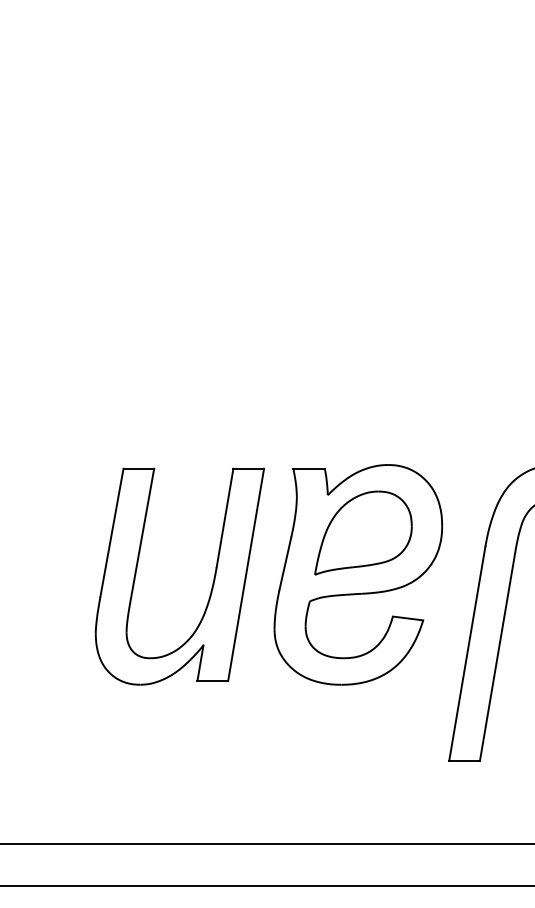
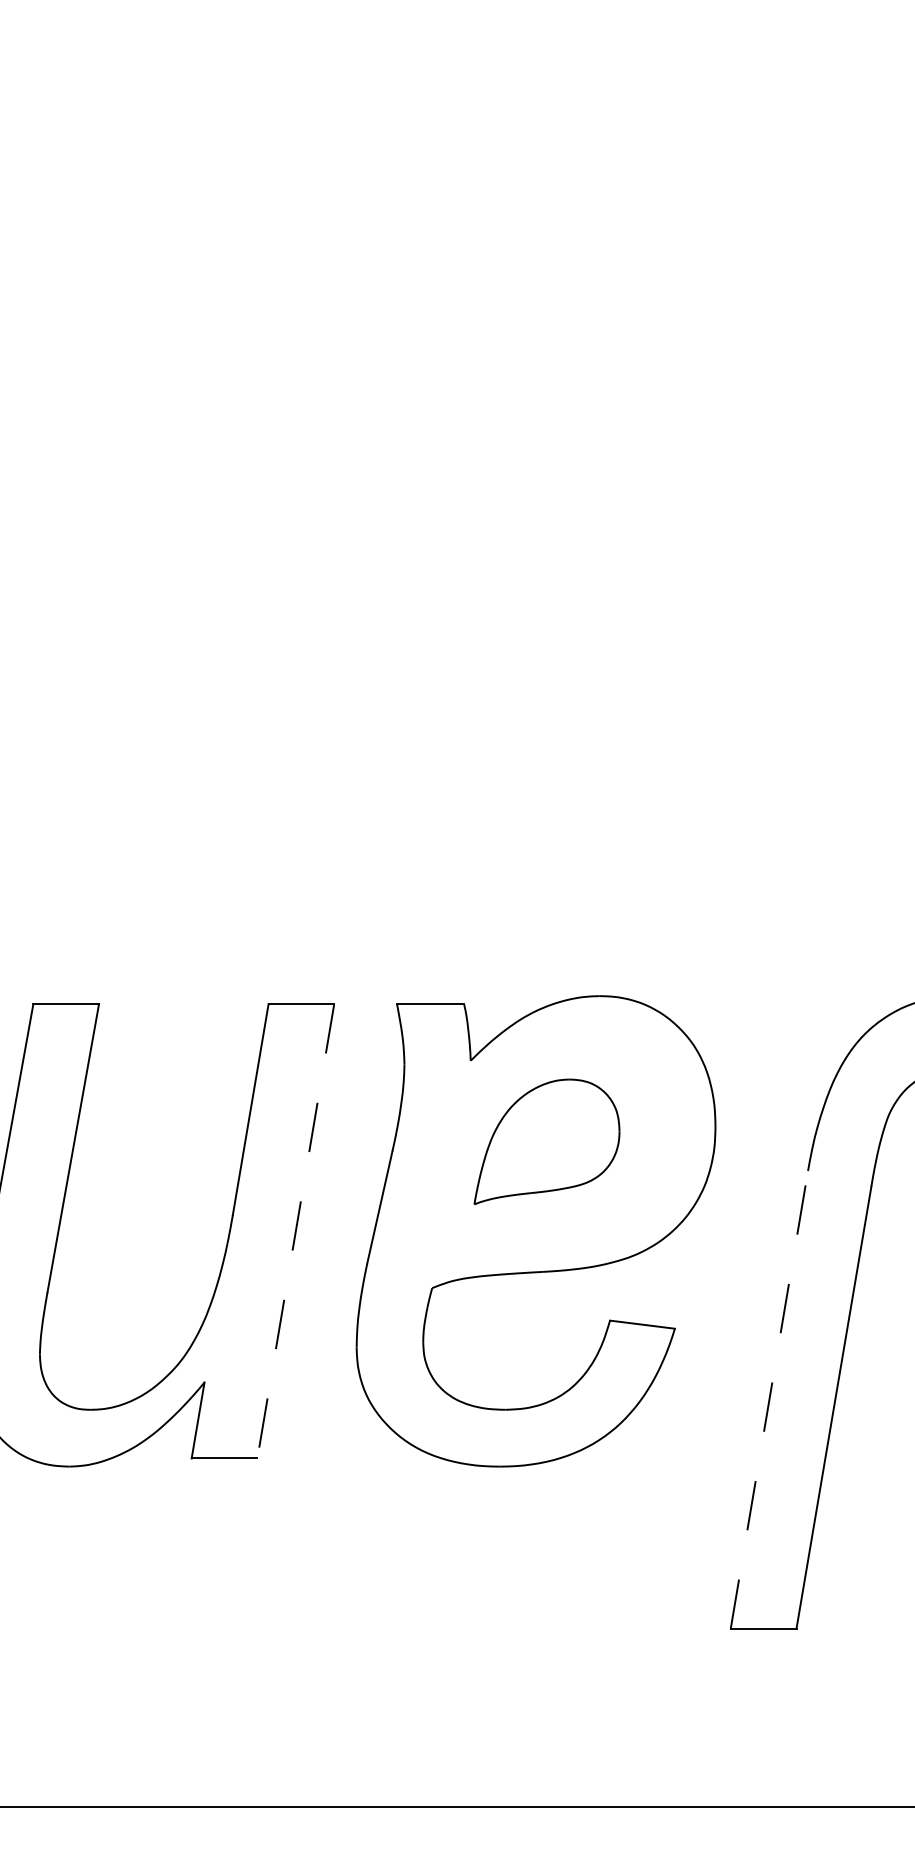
part: (363, 532) -> (547, 1140), size x0.7
line: (246, 574) -> (296, 1230), solid -> dashed
line: (467, 653) -> (769, 1399), solid -> dashed

